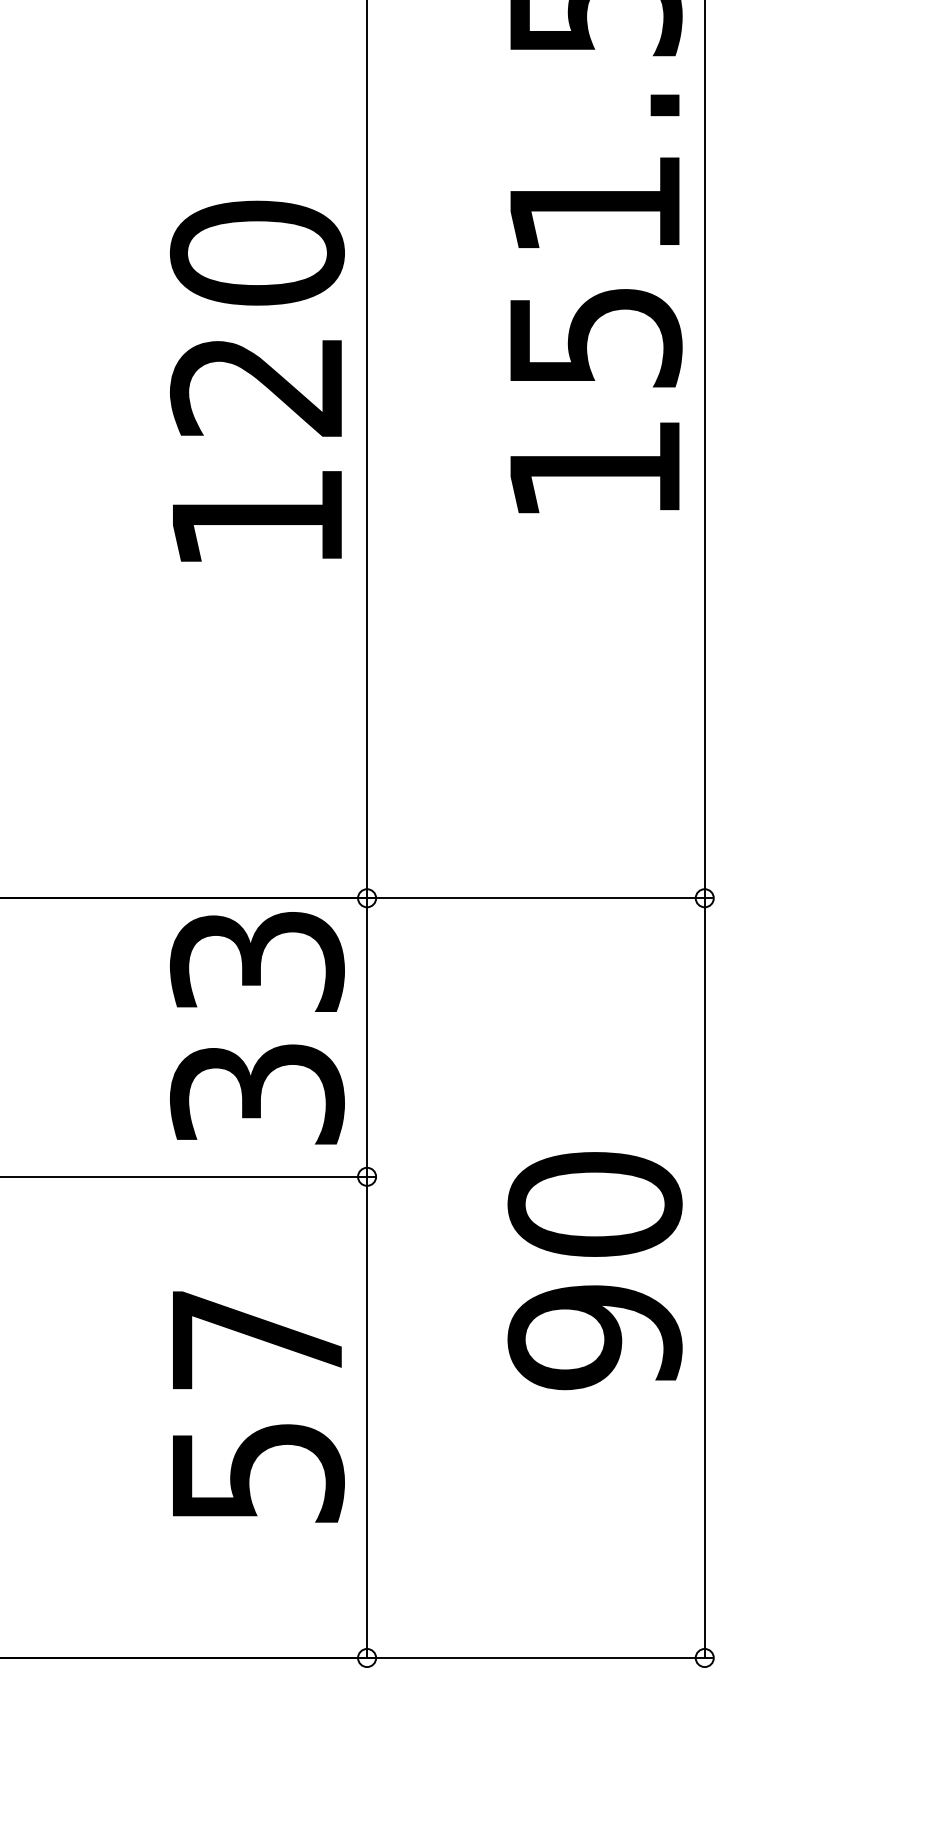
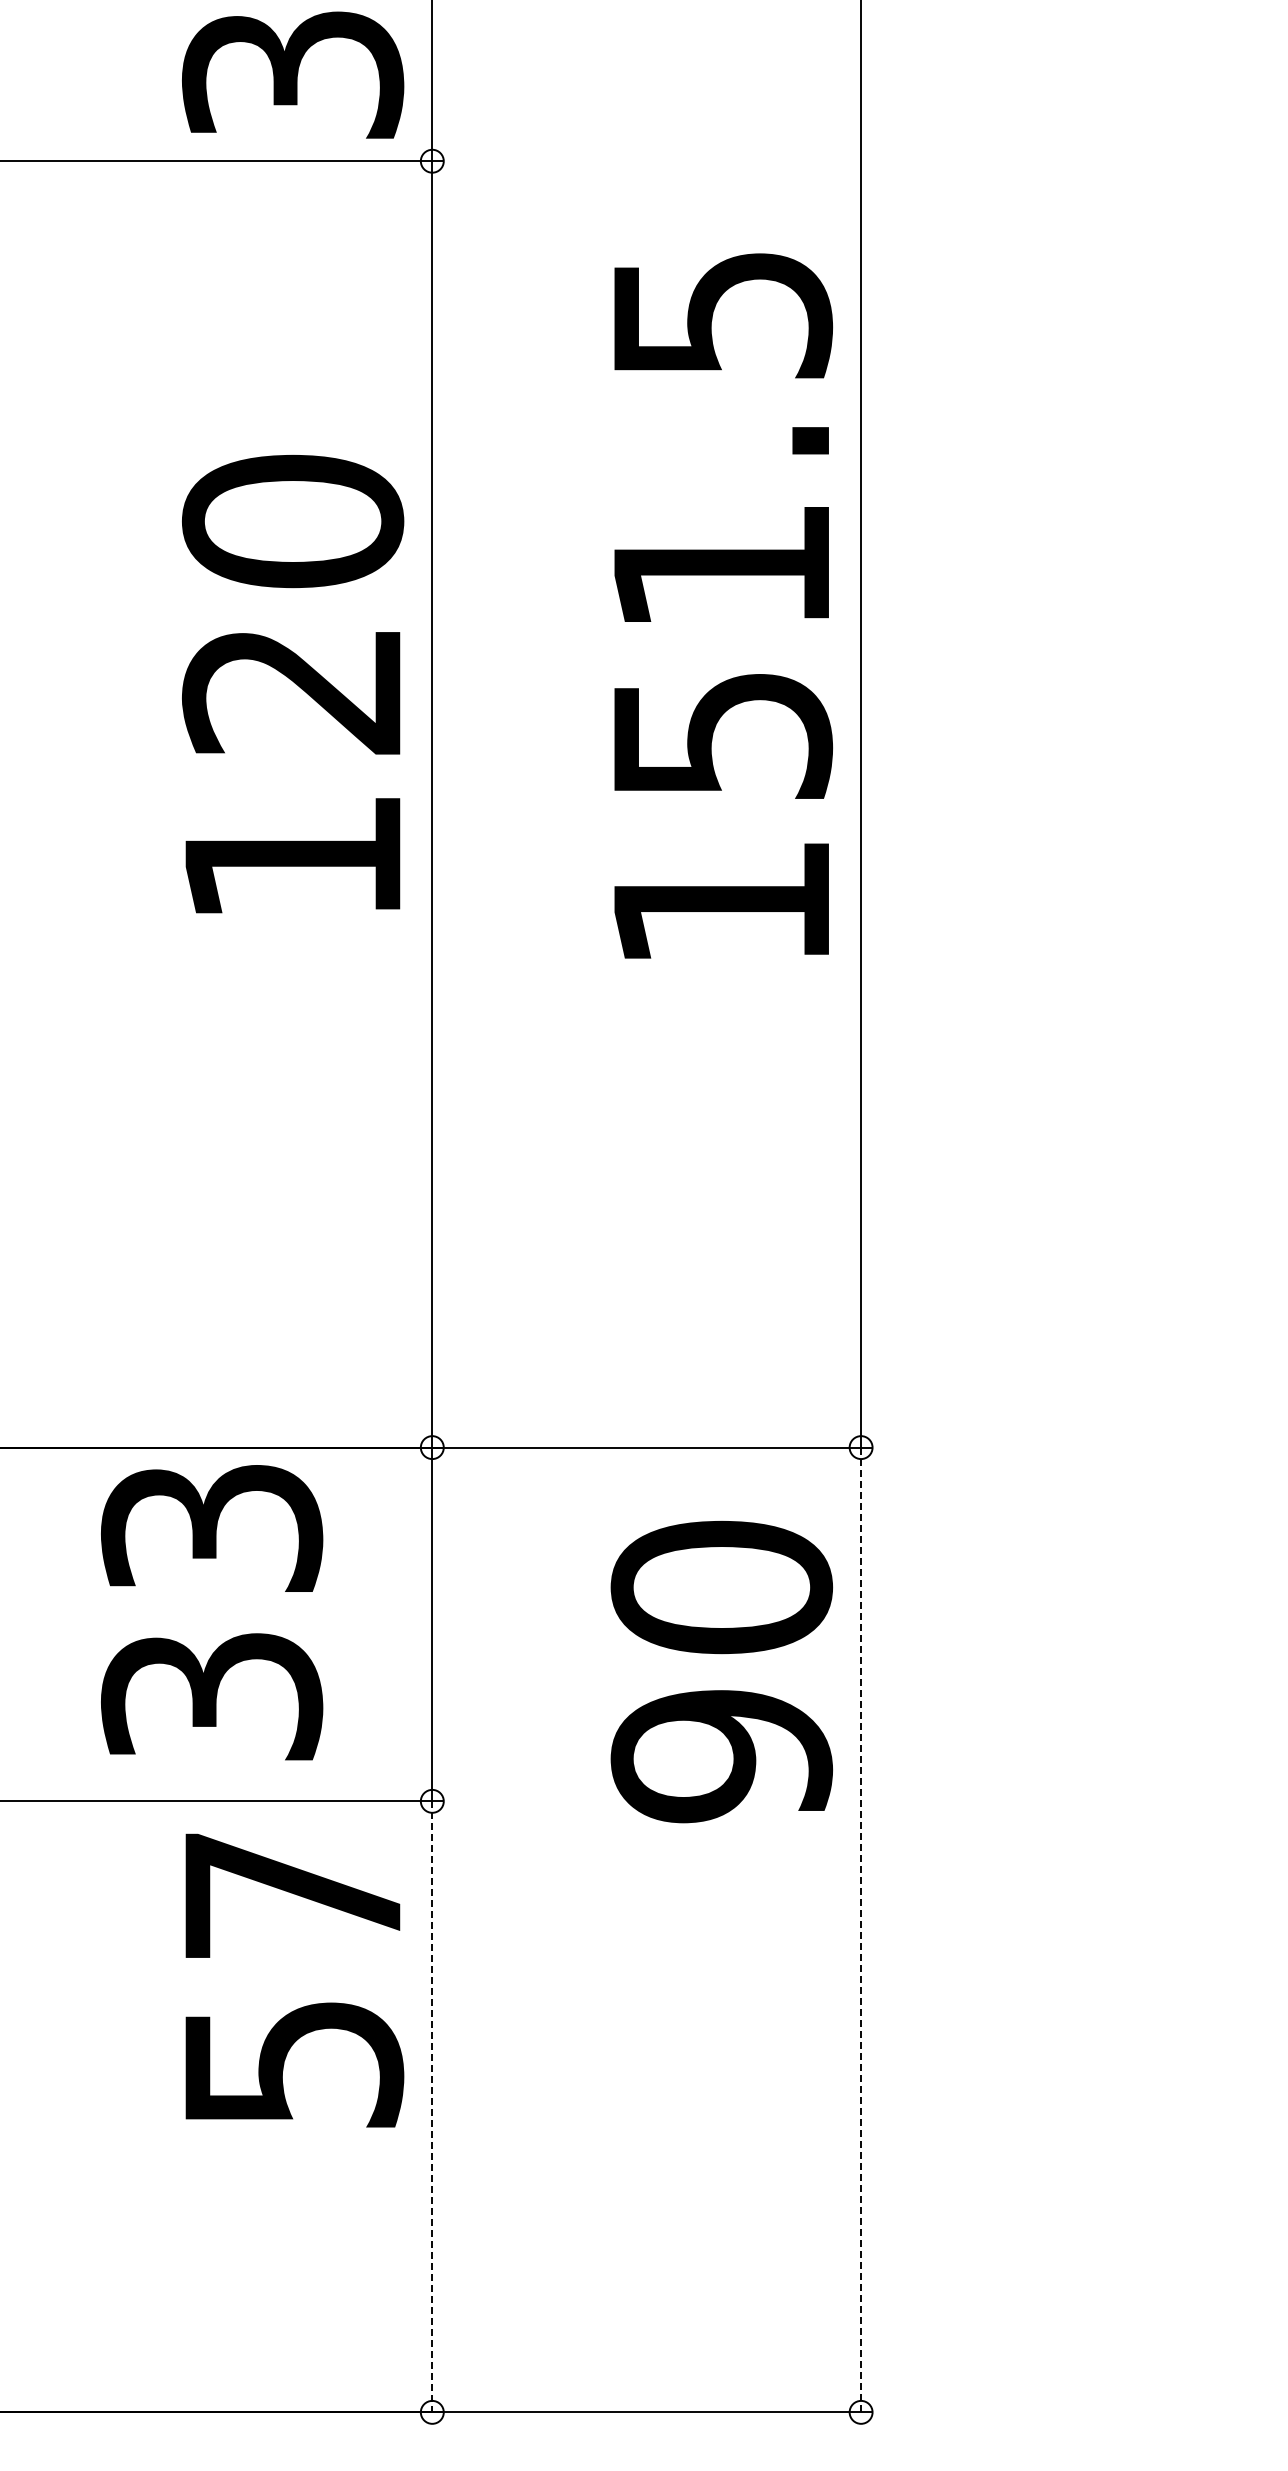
text: (257, 381) -> (293, 684), moved
text: (257, 1028) -> (212, 1612), moved
text: (594, 1271) -> (721, 1672), moved
line: (705, 1278) -> (861, 1930), solid -> dashed
text: (258, 1406) -> (294, 1980), moved
line: (367, 1417) -> (432, 2106), solid -> dashed

